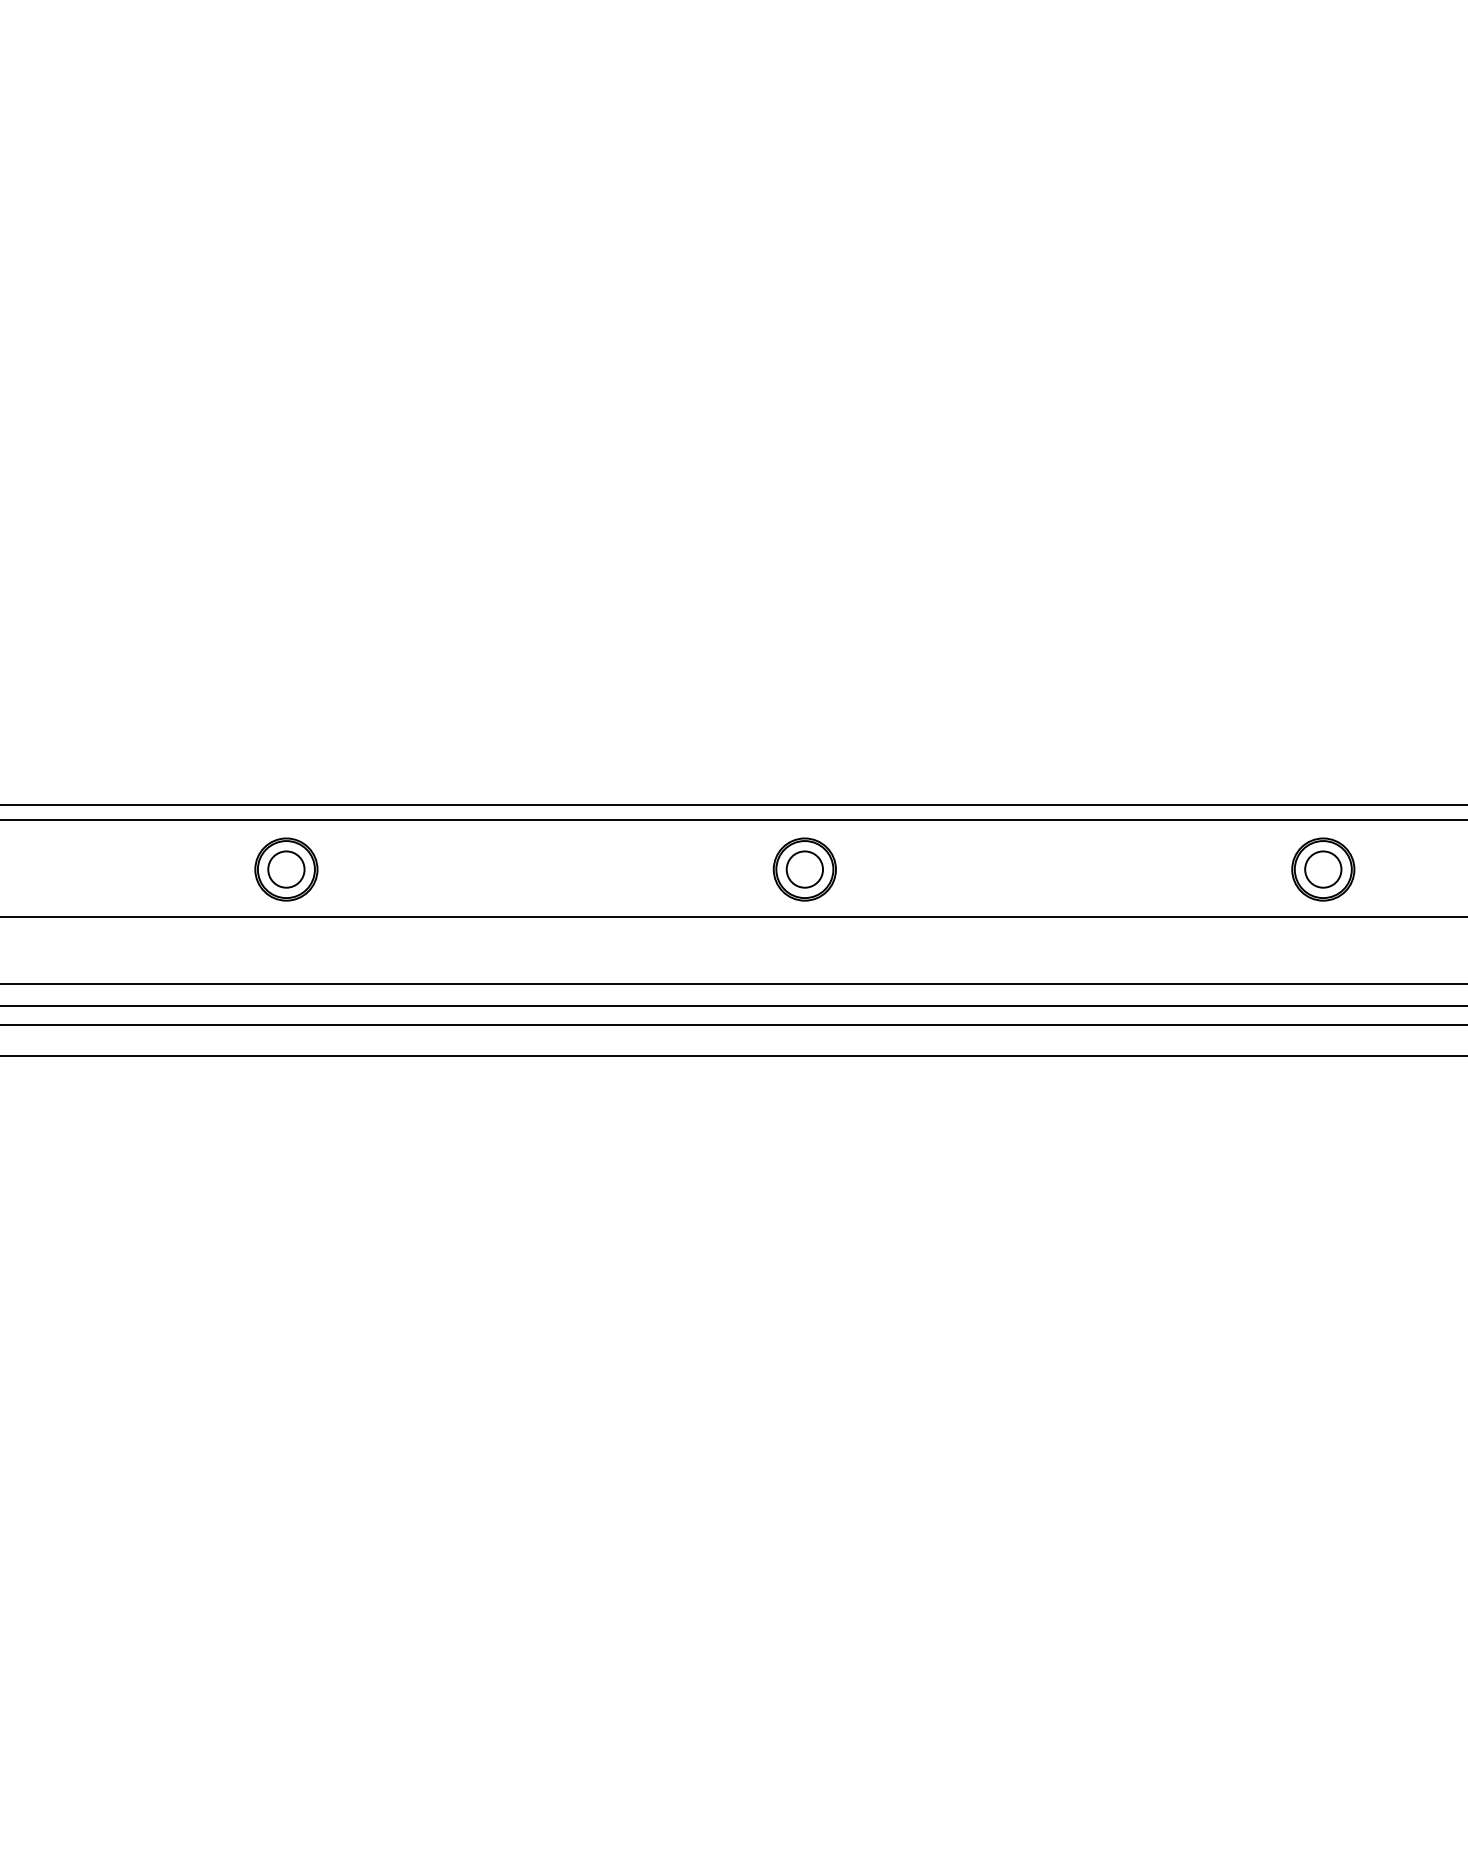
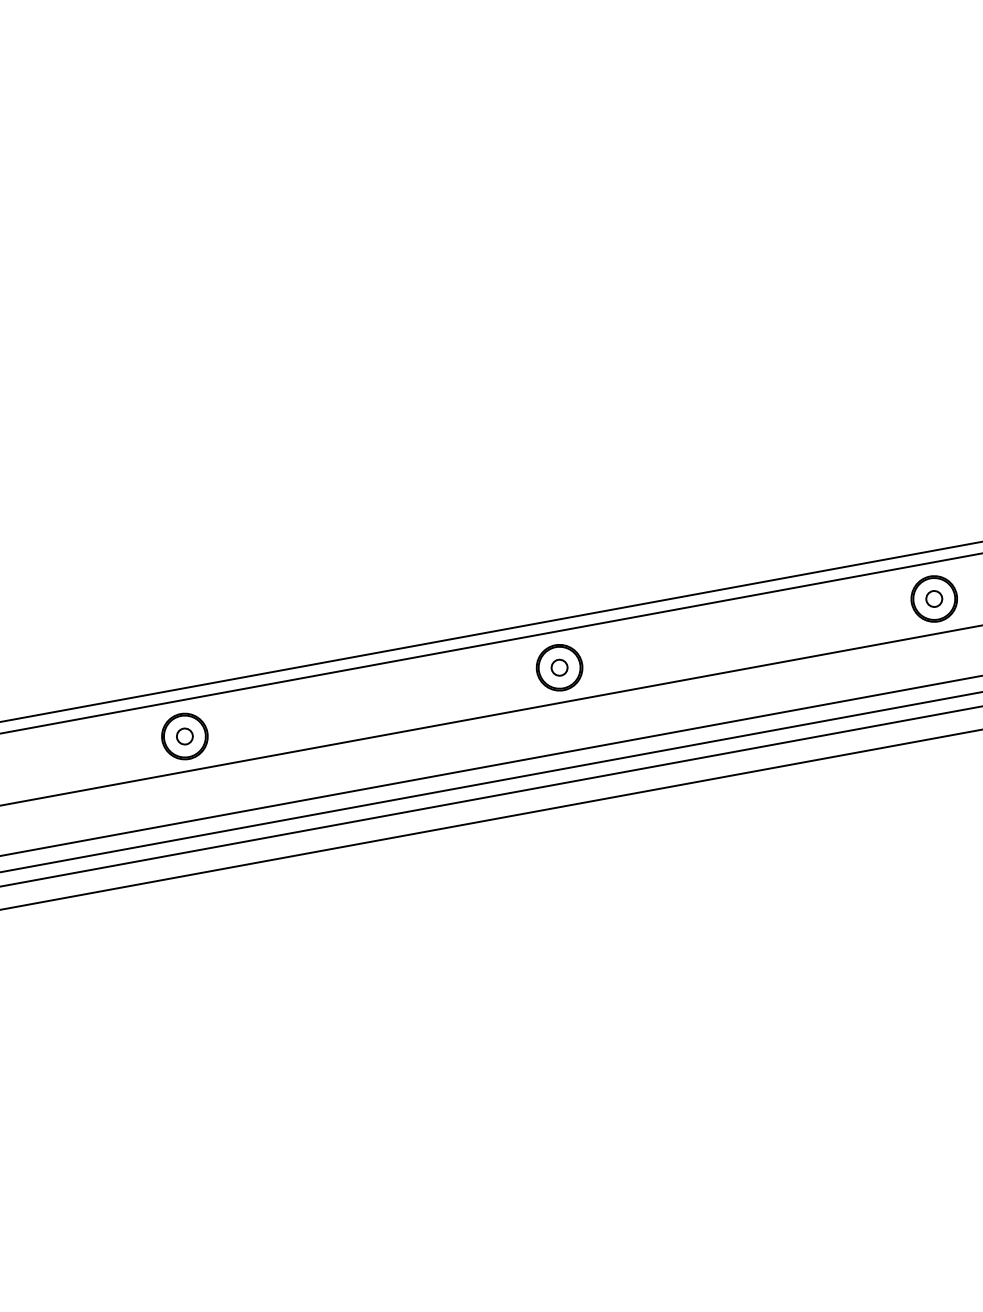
circle: (286, 869) -> (184, 736), size x0.6
circle: (804, 869) -> (559, 667), size x0.6
circle: (1323, 869) -> (934, 598), size x0.6

